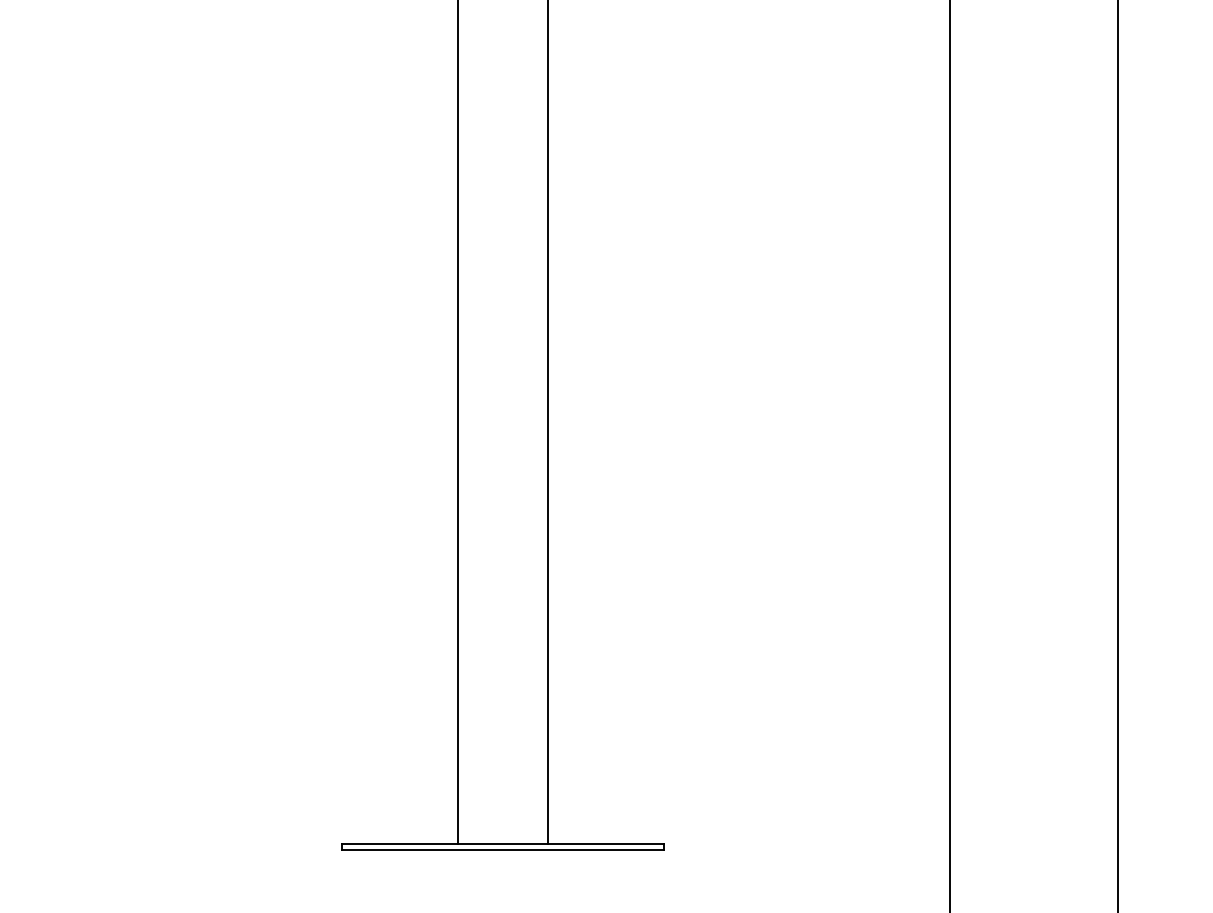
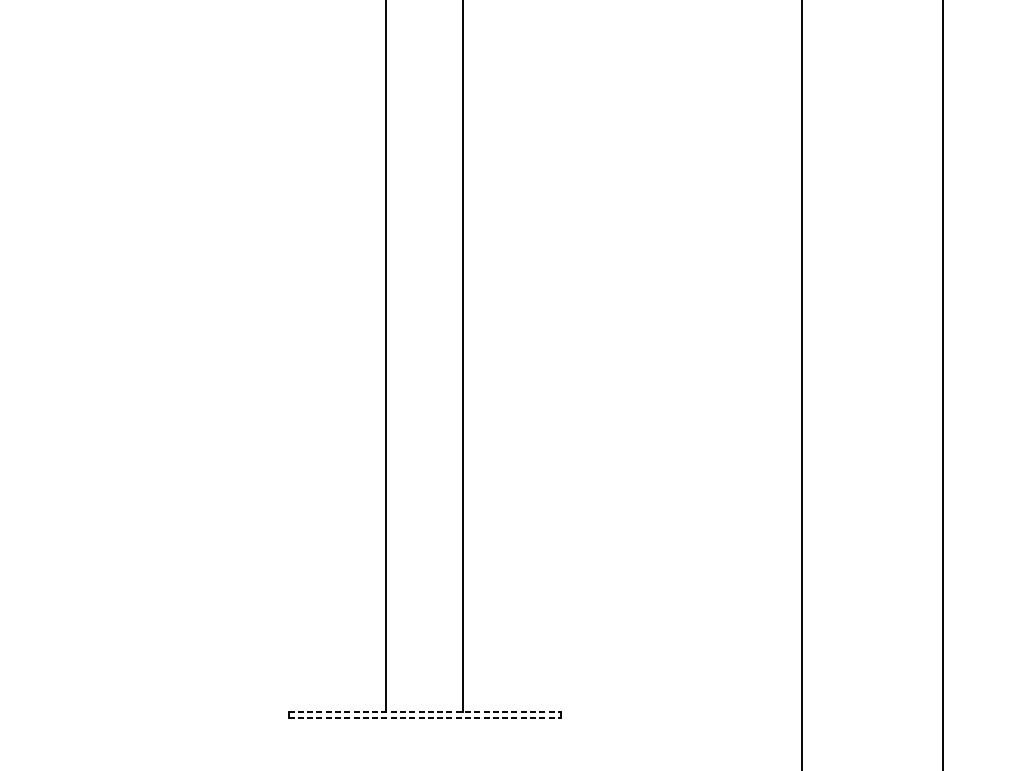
line: (503, 843) -> (425, 712), solid -> dashed
line: (503, 850) -> (425, 718), solid -> dashed

